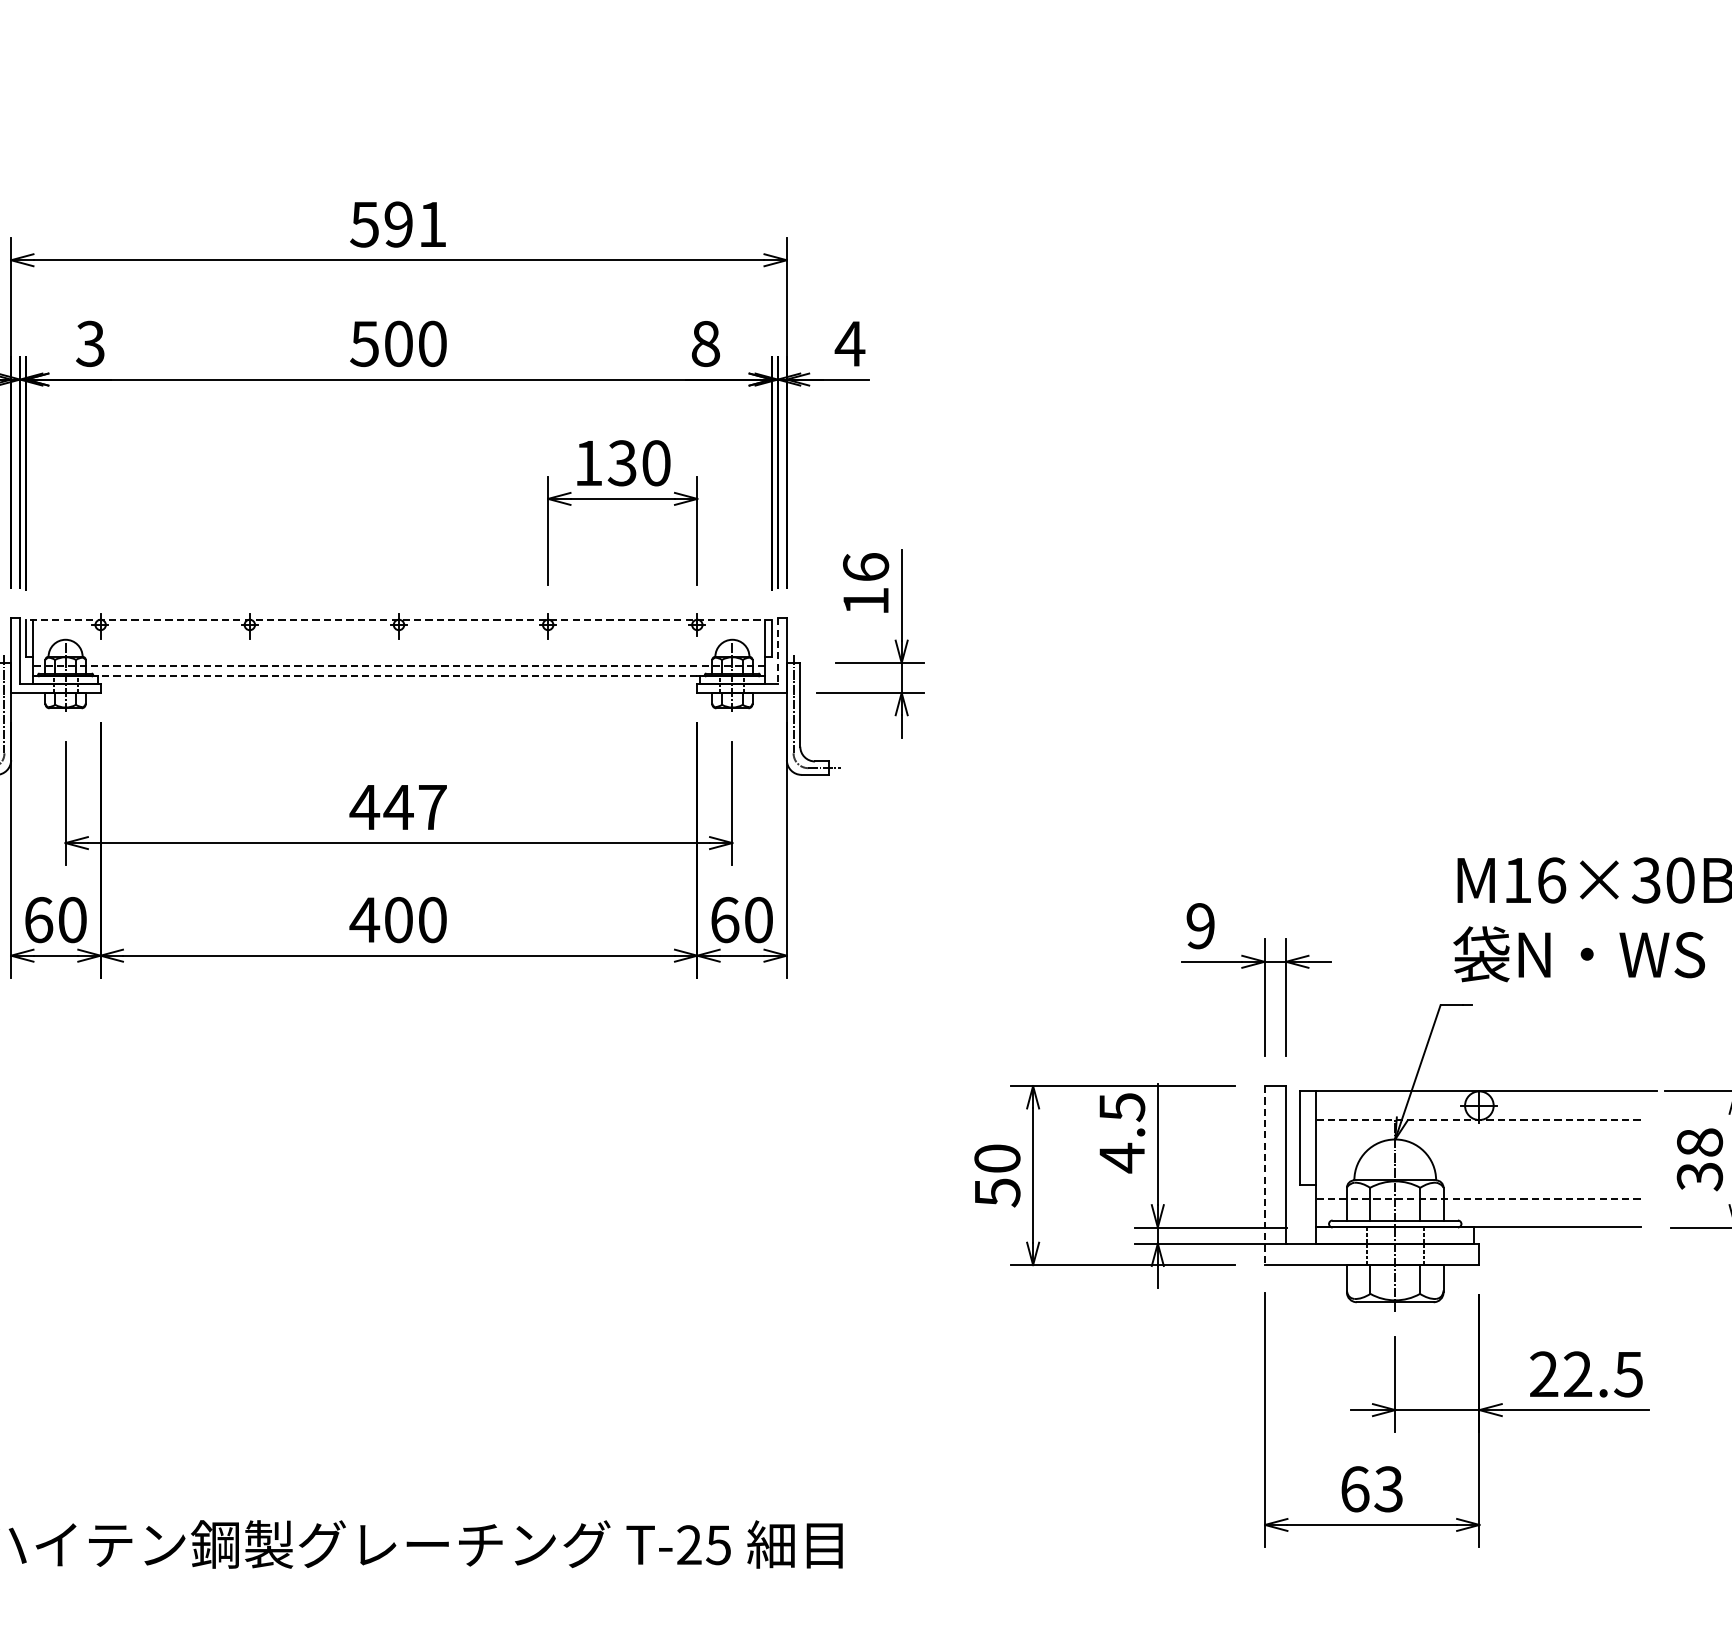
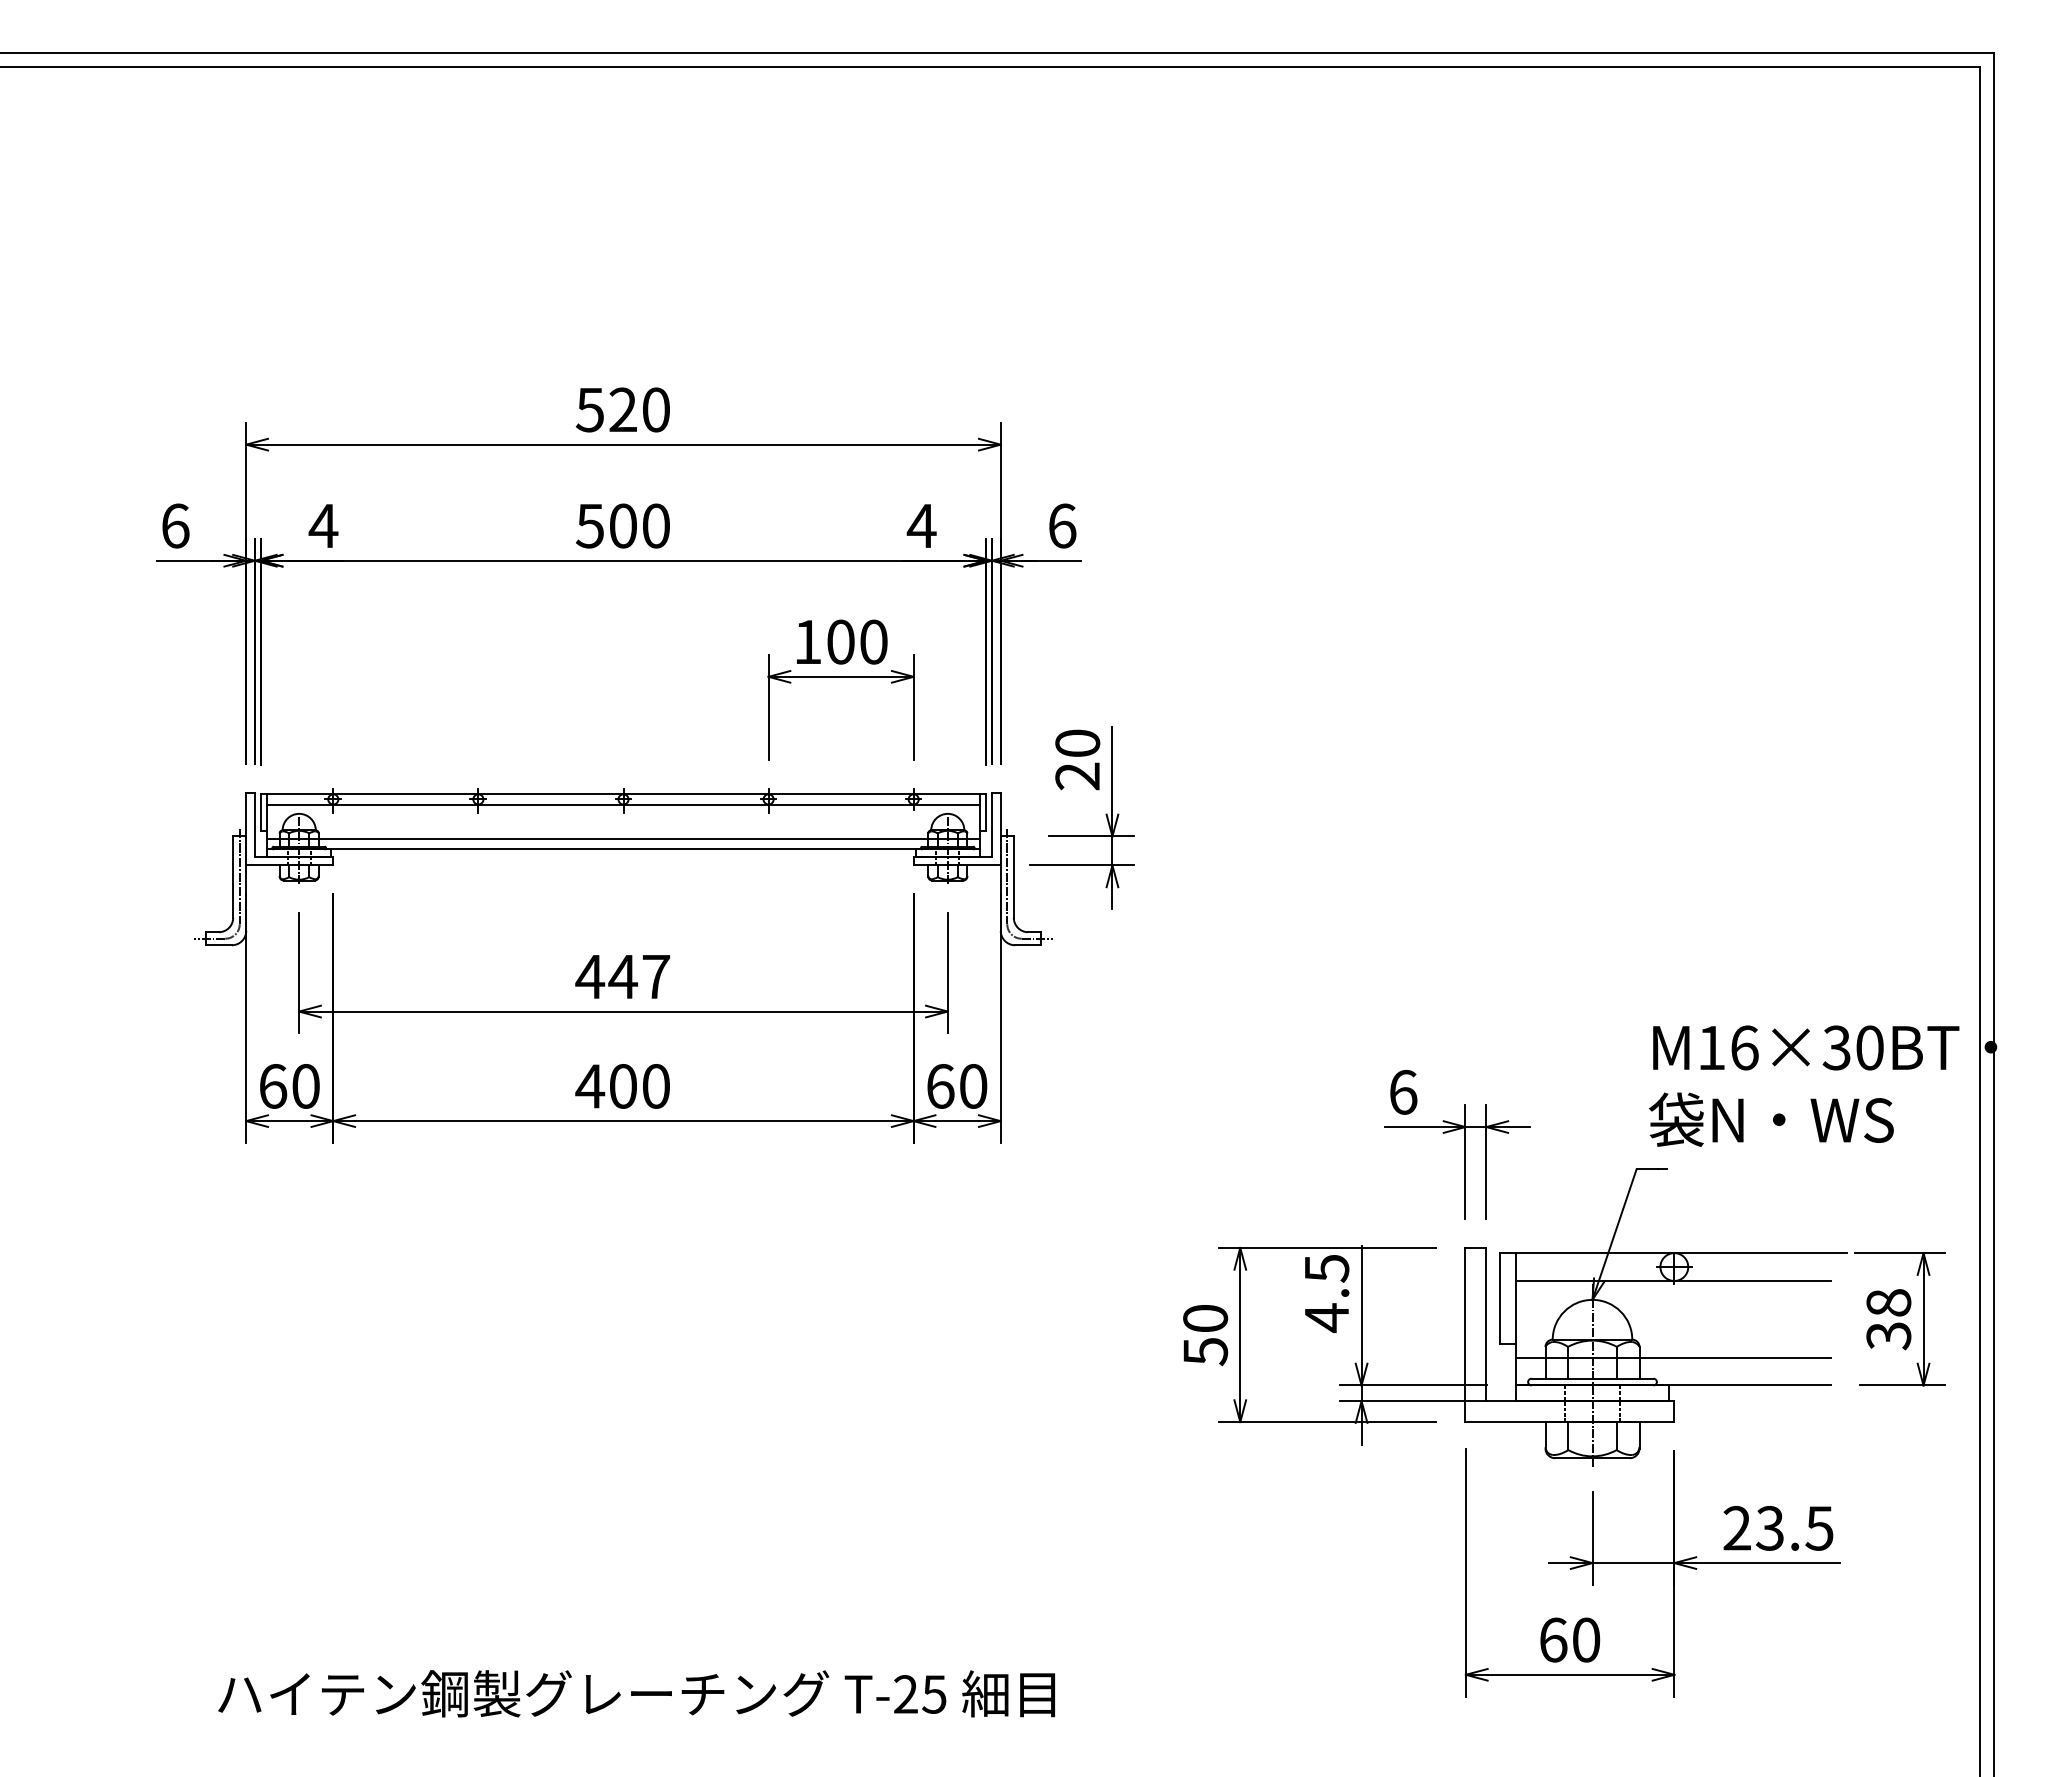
text: (415, 224) -> (639, 409), 591 -> 520
text: (90, 343) -> (323, 525), 3 -> 4
text: (705, 343) -> (921, 525), 8 -> 4
text: (850, 343) -> (1062, 525), 4 -> 6
text: (622, 462) -> (840, 641), 130 -> 100
text: (865, 583) -> (1077, 759), 16 -> 20
line: (399, 619) -> (623, 794), dashed -> solid
line: (399, 630) -> (623, 804), added
line: (778, 650) -> (992, 824), dashed -> solid
line: (399, 666) -> (623, 839), dashed -> solid
line: (399, 676) -> (623, 849), dashed -> solid
text: (1200, 925) -> (1403, 1091), 9 -> 6
line: (1478, 1119) -> (1673, 1280), dashed -> solid
line: (1264, 1176) -> (1465, 1335), dashed -> solid
line: (1478, 1198) -> (1673, 1357), dashed -> solid
text: (1577, 1374) -> (1769, 1528), 22.5 -> 23.5
text: (1389, 1488) -> (1586, 1639), 63 -> 60

